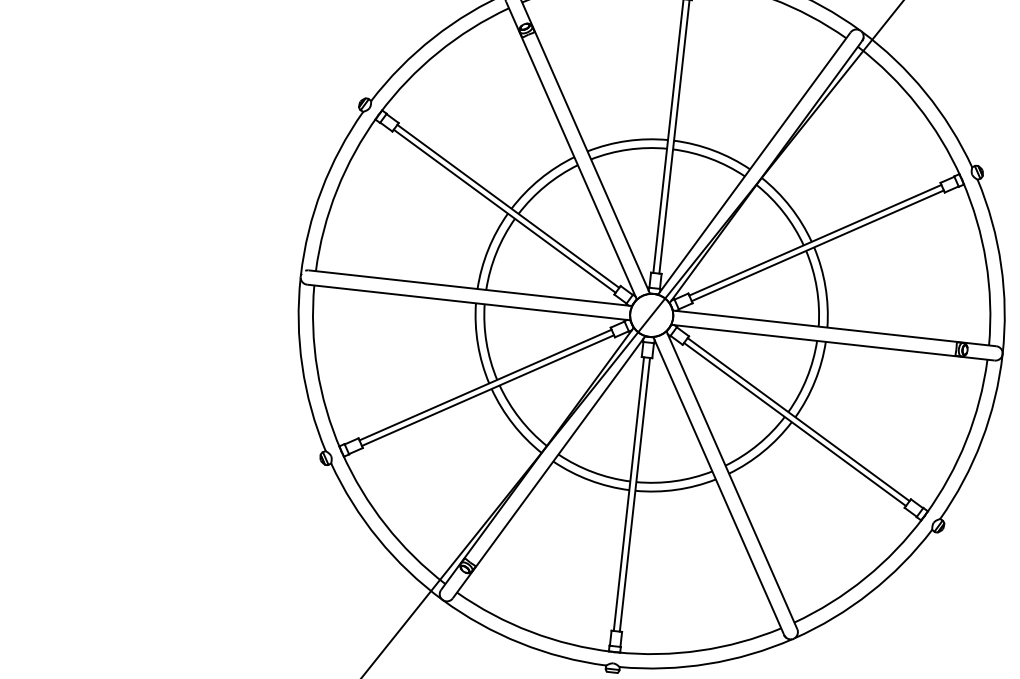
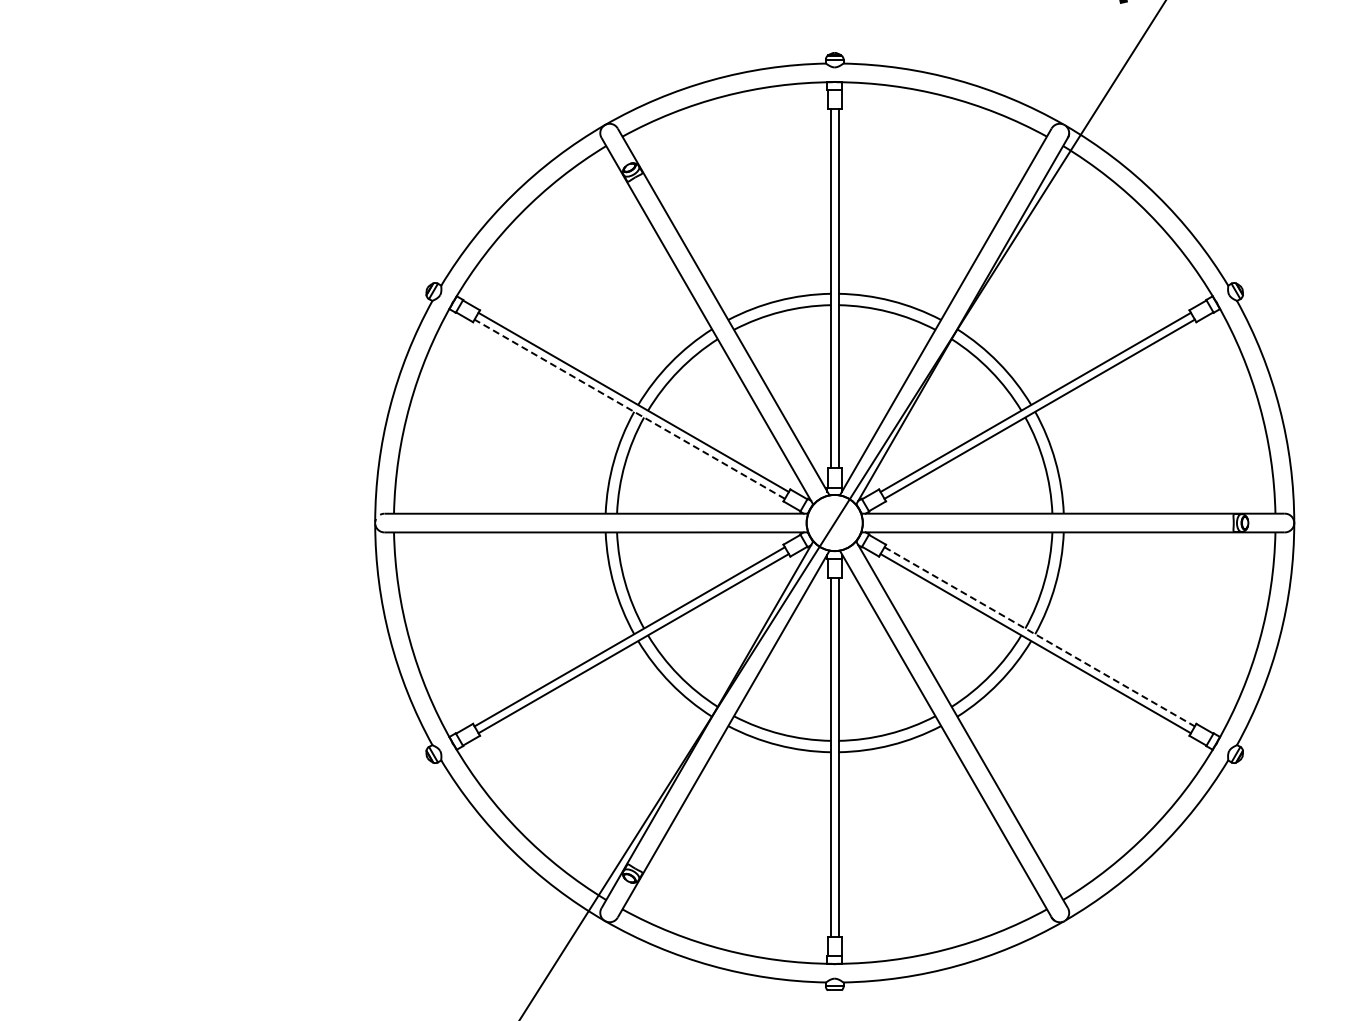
line: (504, 211) -> (629, 409), solid -> dashed
line: (799, 420) -> (1040, 637), solid -> dashed

